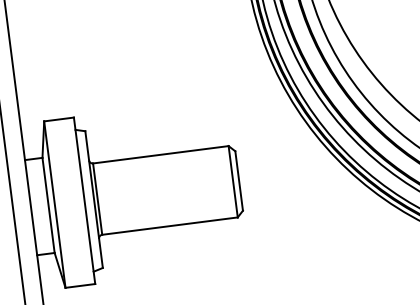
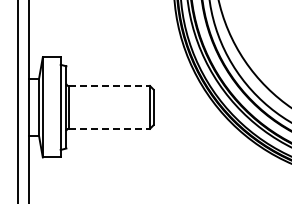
line: (161, 153) -> (109, 85), solid -> dashed
line: (170, 225) -> (109, 128), solid -> dashed

